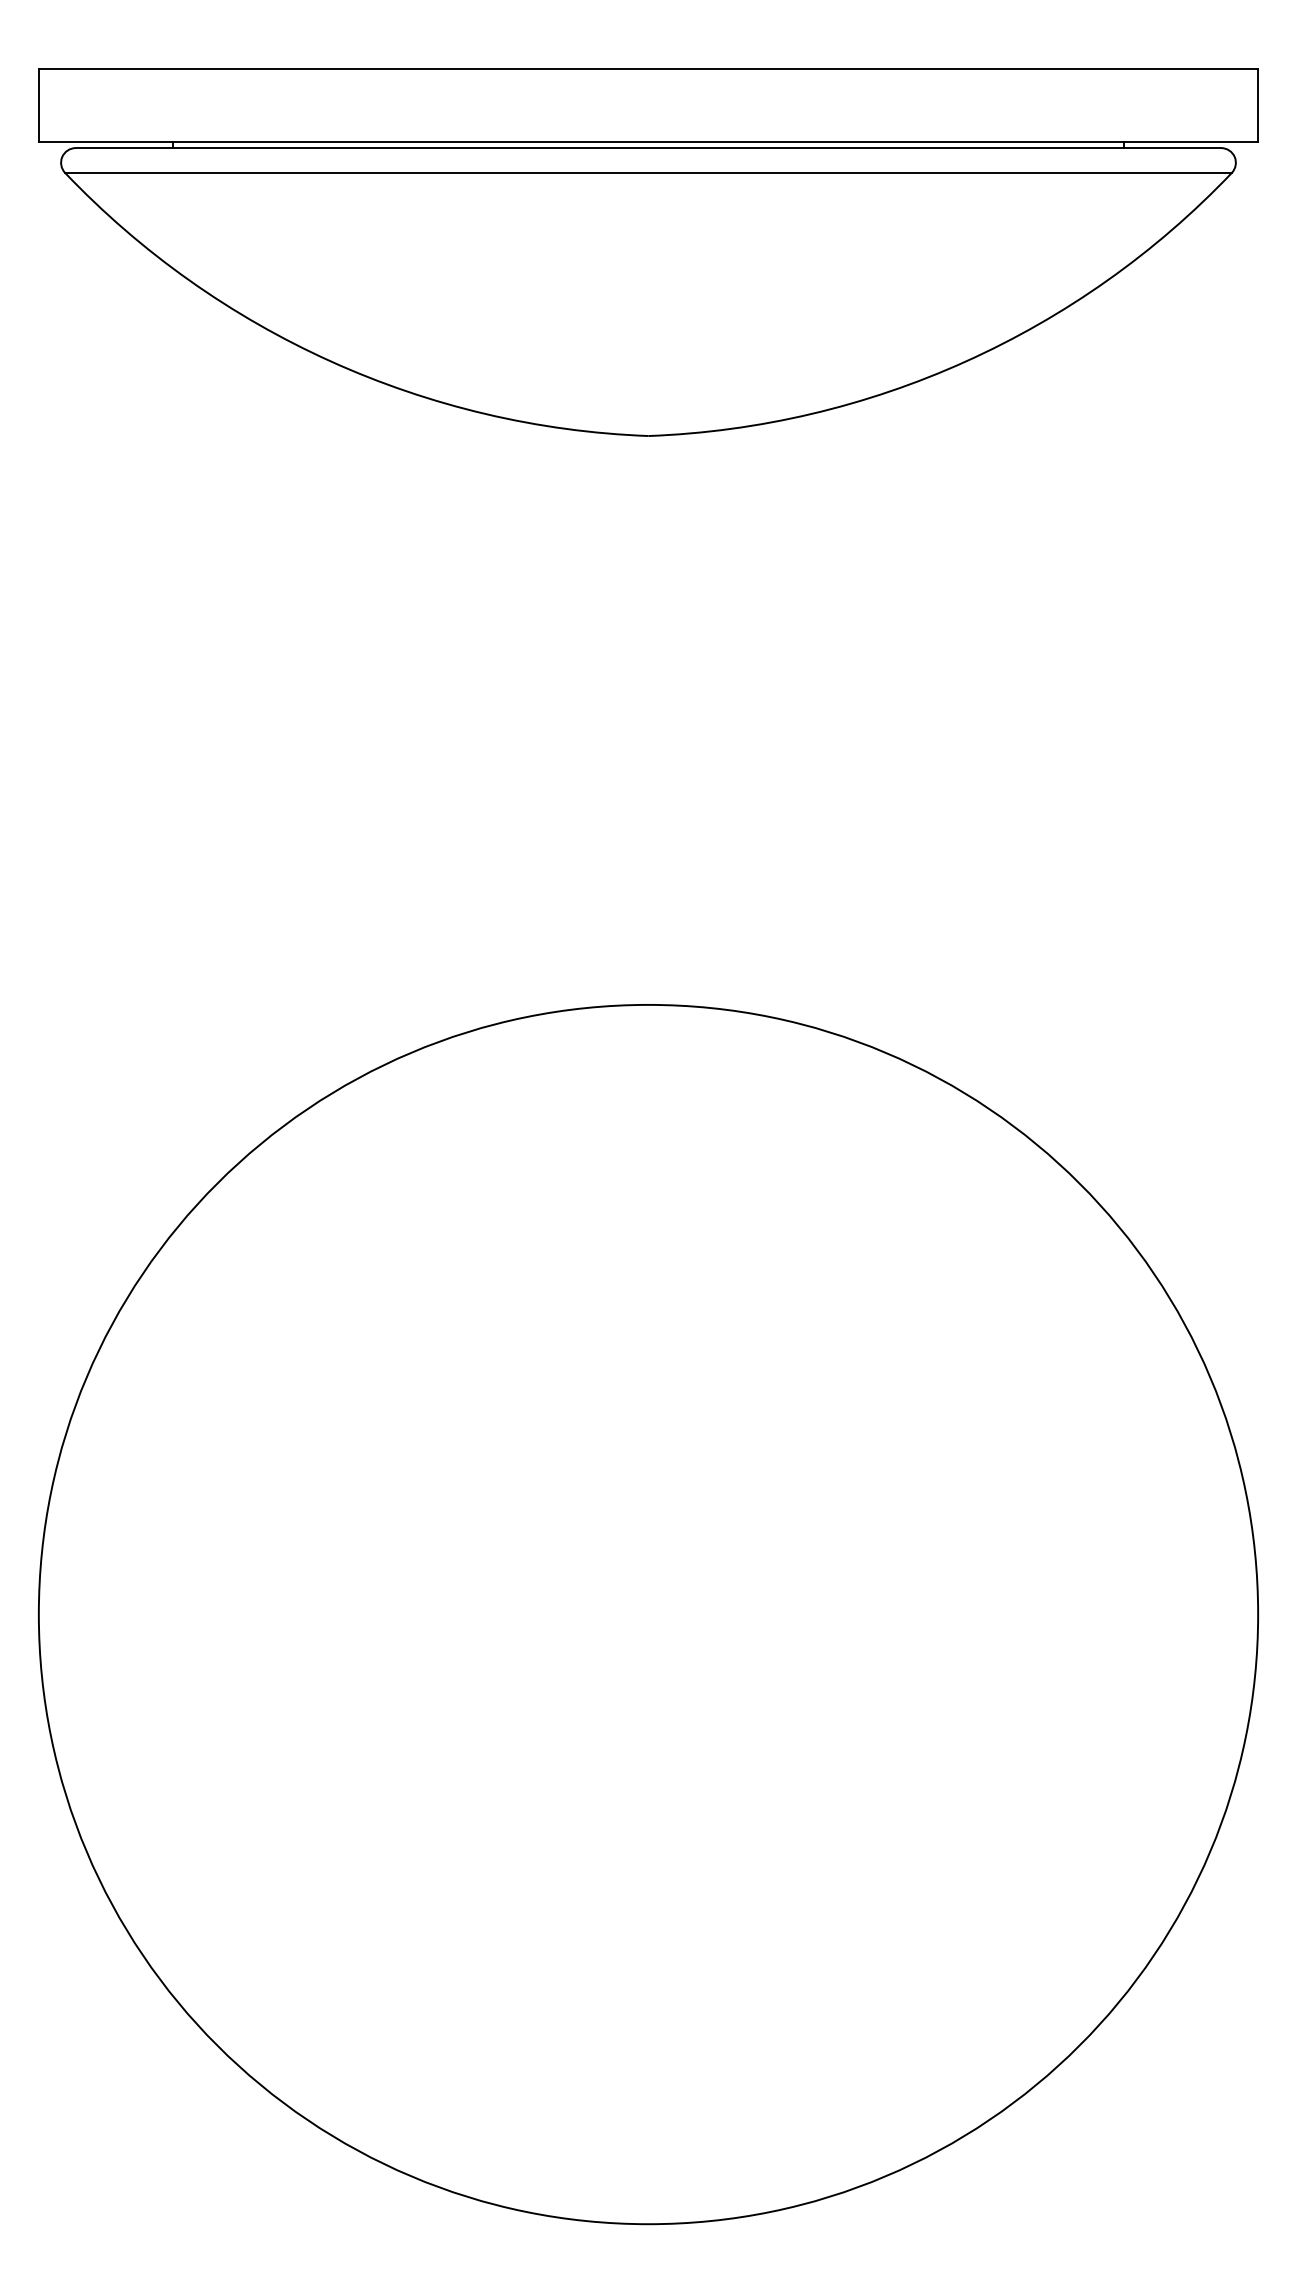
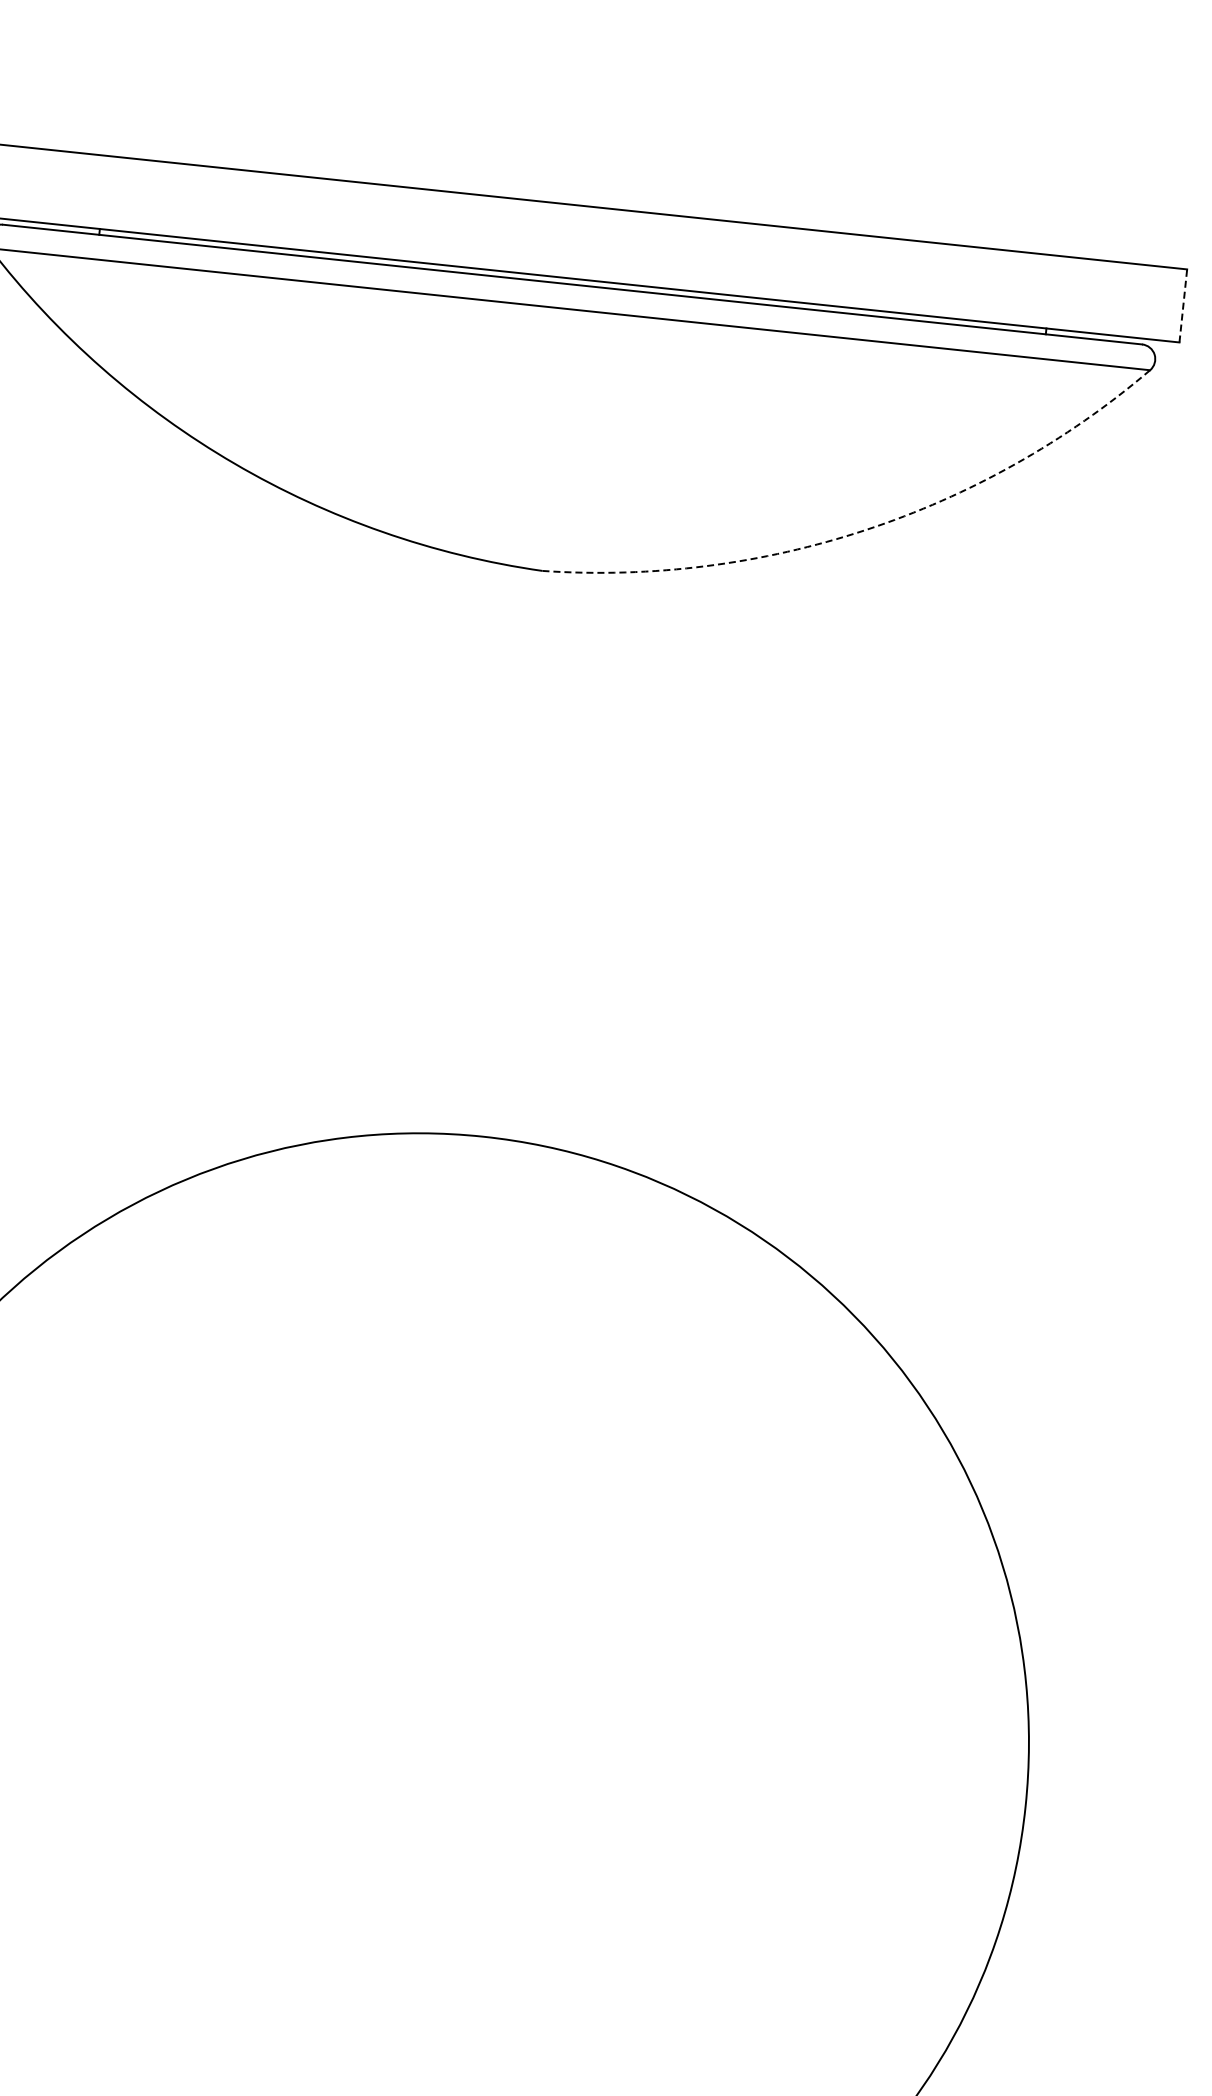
line: (1258, 105) -> (1183, 305), solid -> dashed
arc: (965, 361) -> (865, 529), solid -> dashed

